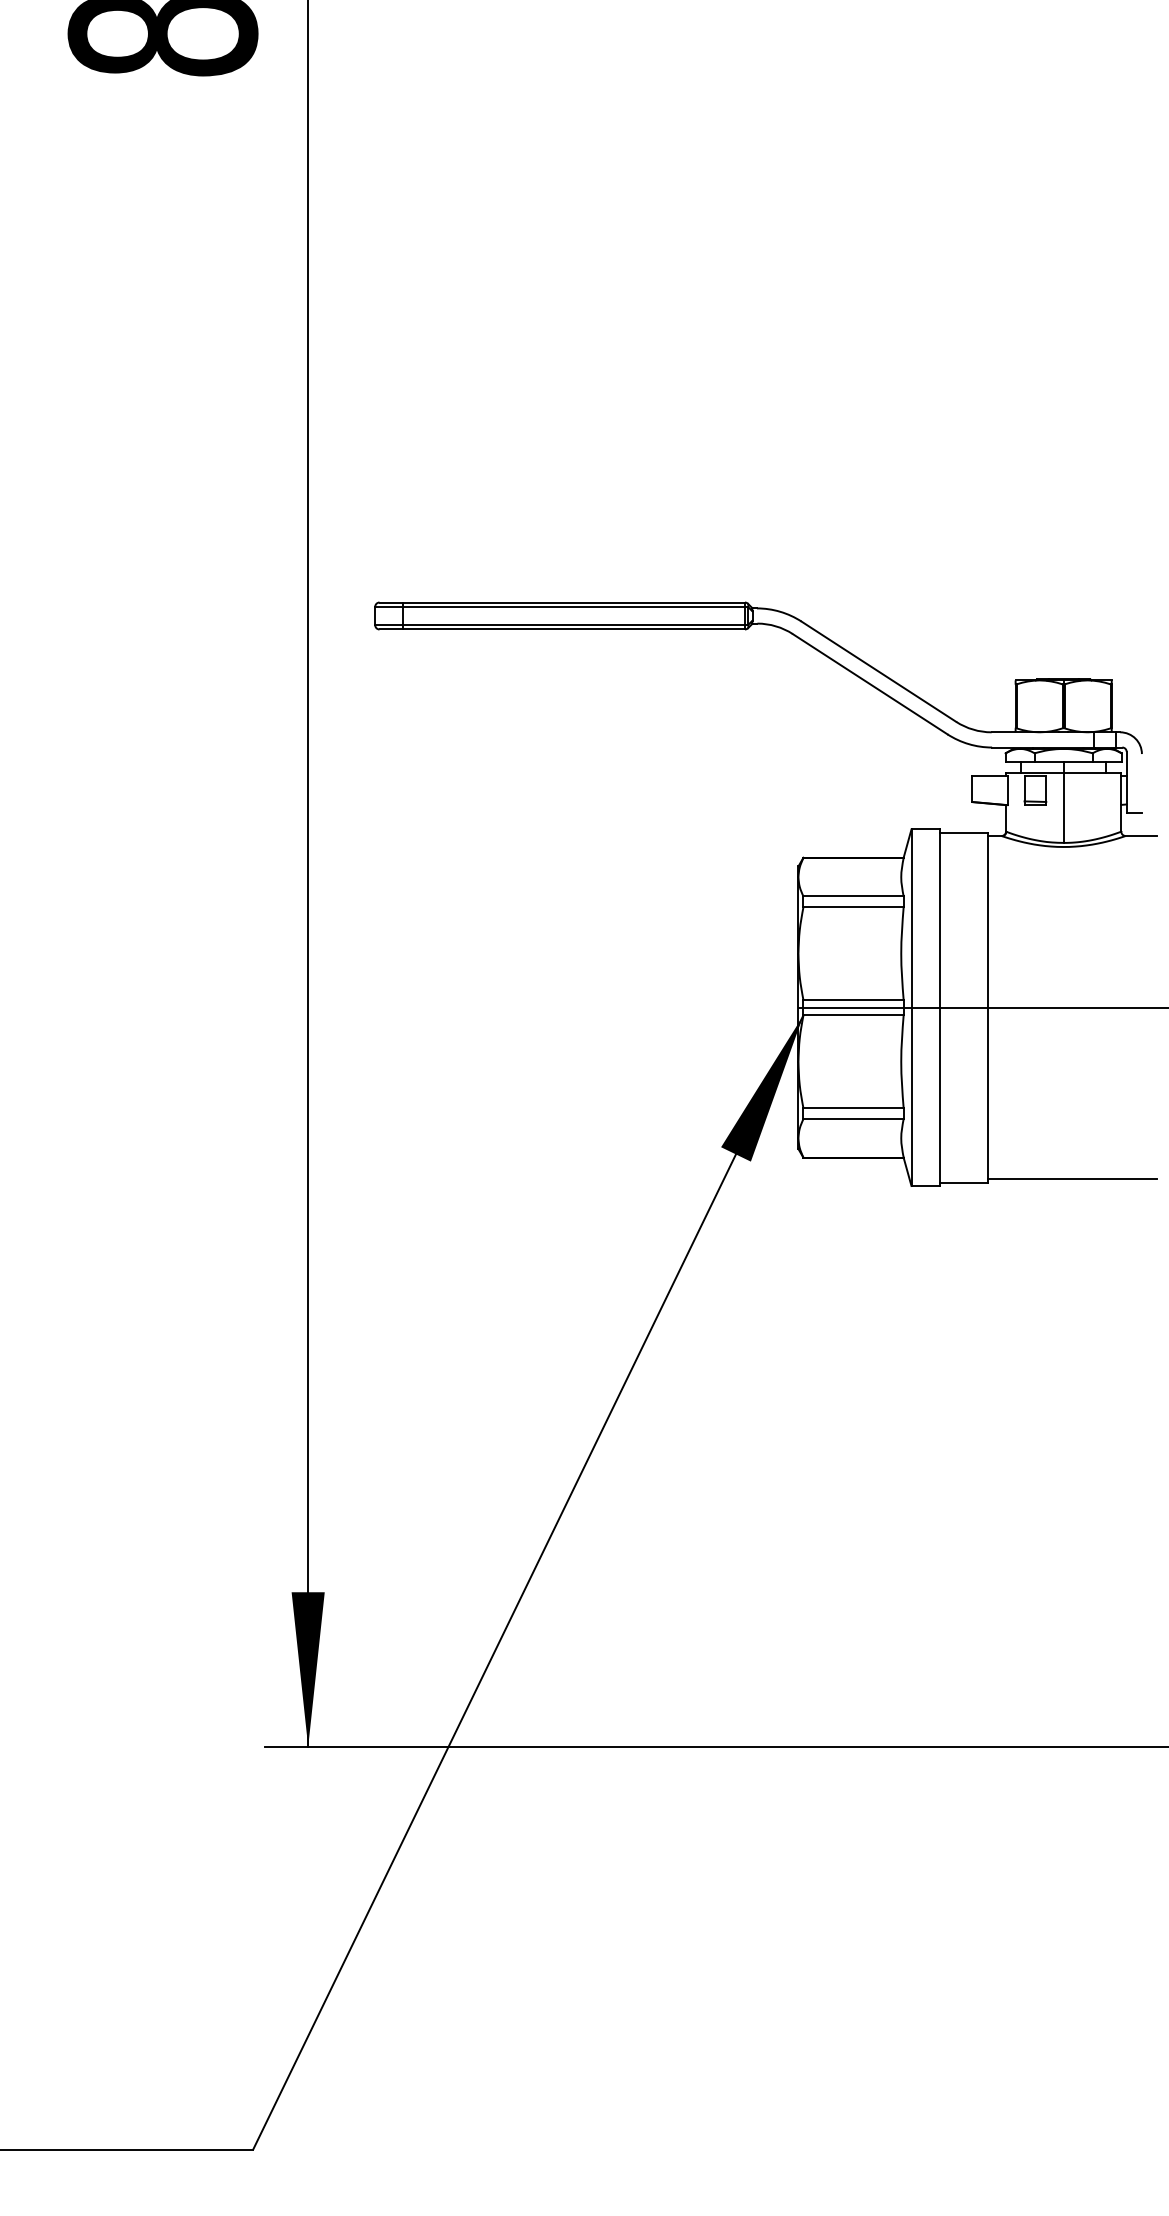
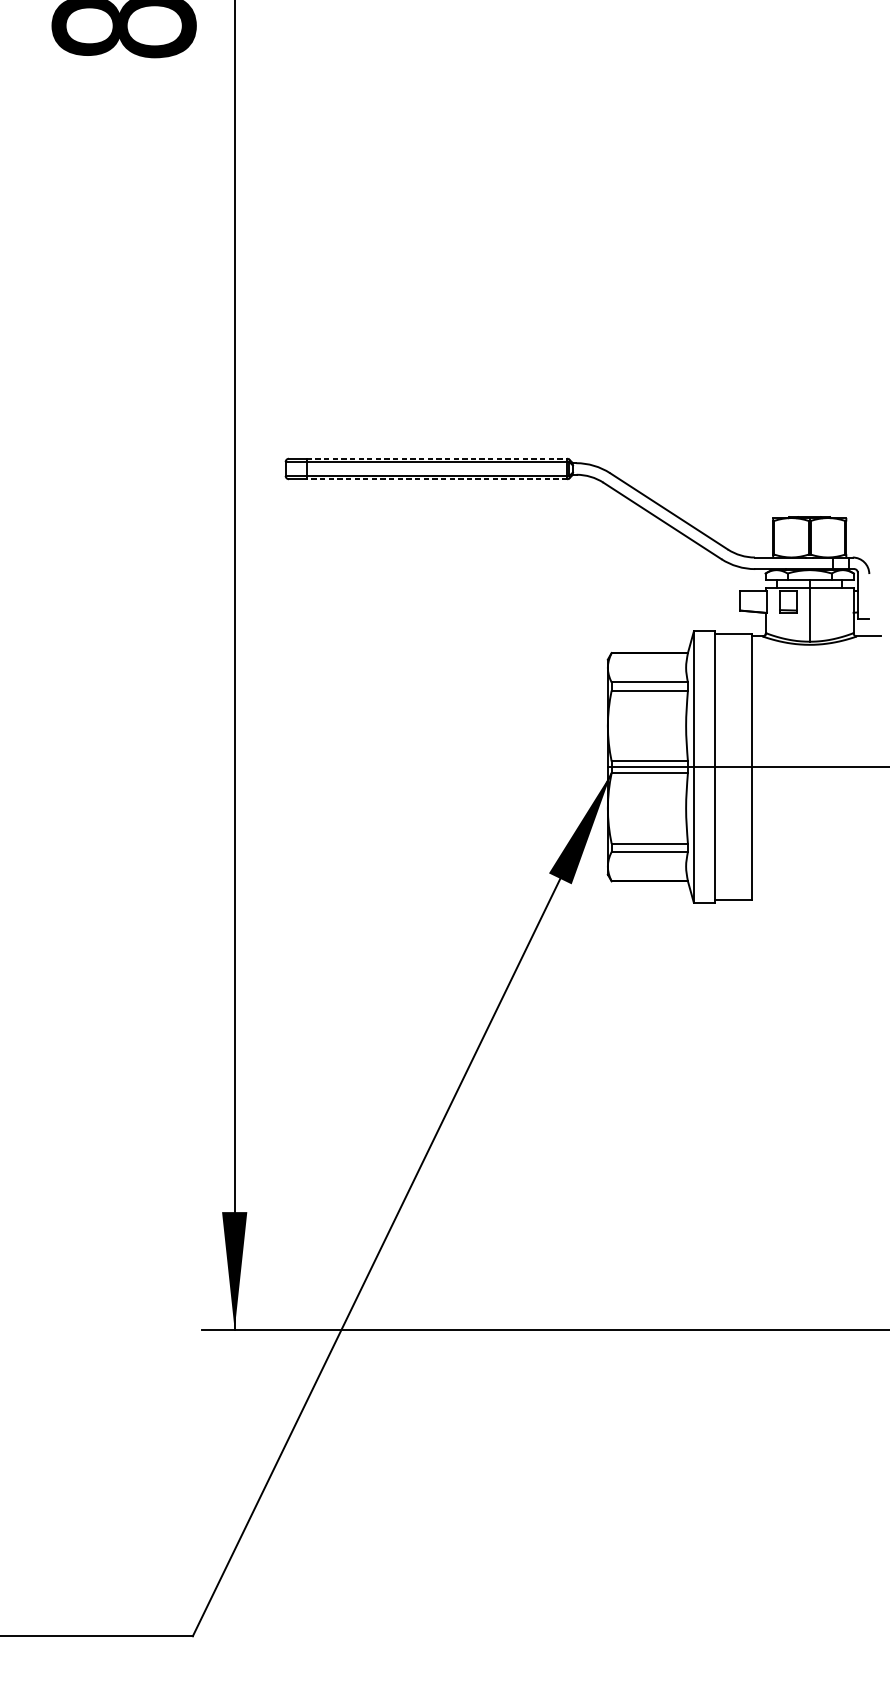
line: (574, 602) -> (437, 458), solid -> dashed
line: (573, 629) -> (436, 479), solid -> dashed
line: (1072, 1179) -> (816, 897), removed

